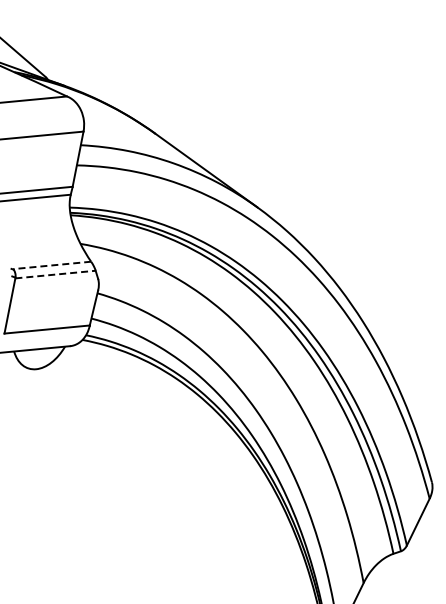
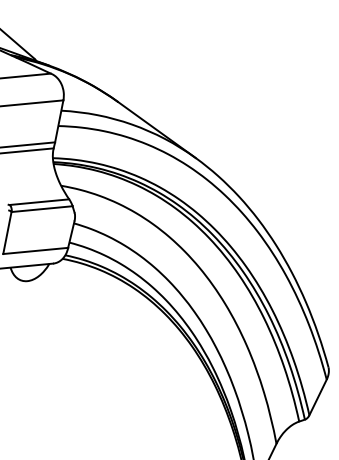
line: (51, 265) -> (39, 202), dashed -> solid
line: (56, 274) -> (42, 209), dashed -> solid

